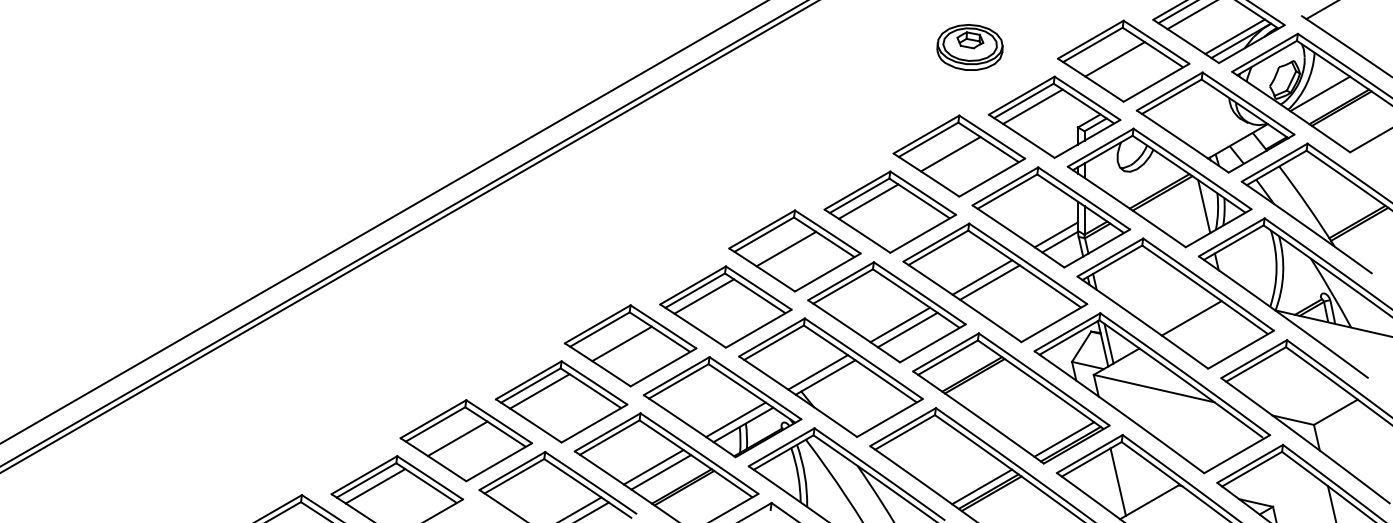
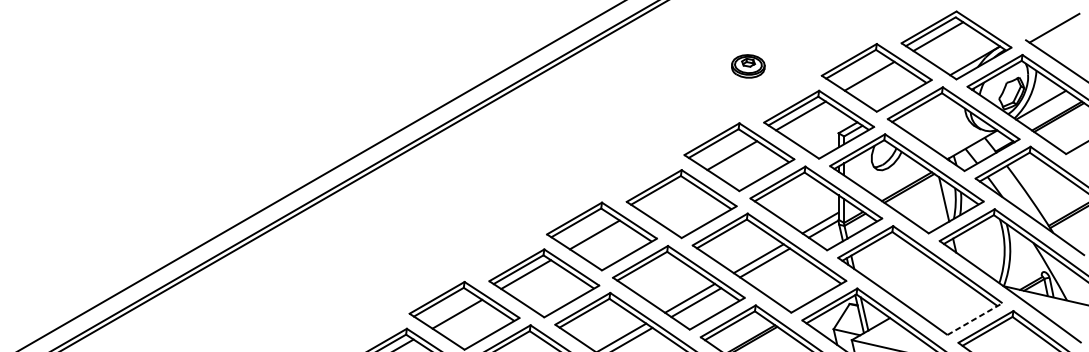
line: (1234, 36) -> (969, 57), removed
part: (969, 47) -> (747, 66), size x0.6
line: (868, 201) -> (663, 195), removed
line: (1191, 318) -> (933, 292), removed
line: (1241, 349) -> (975, 318), solid -> dashed

